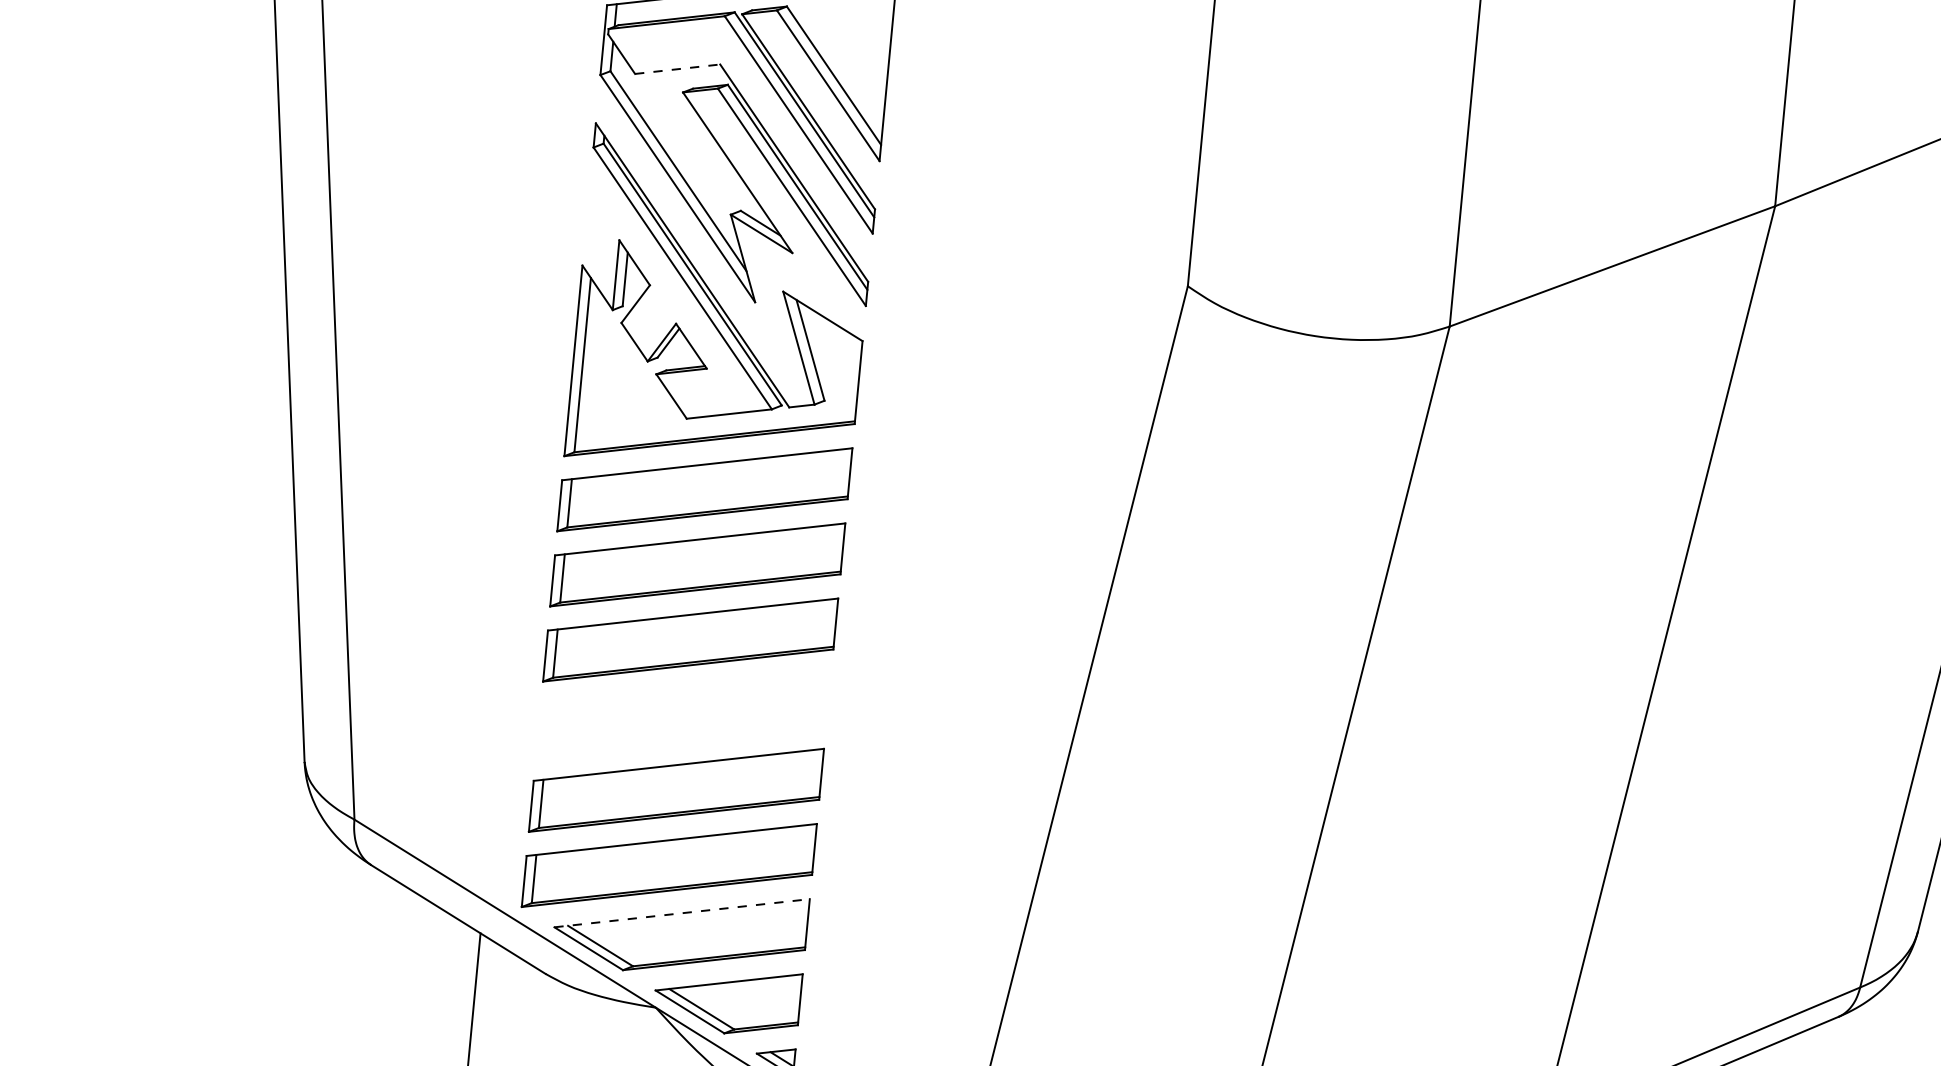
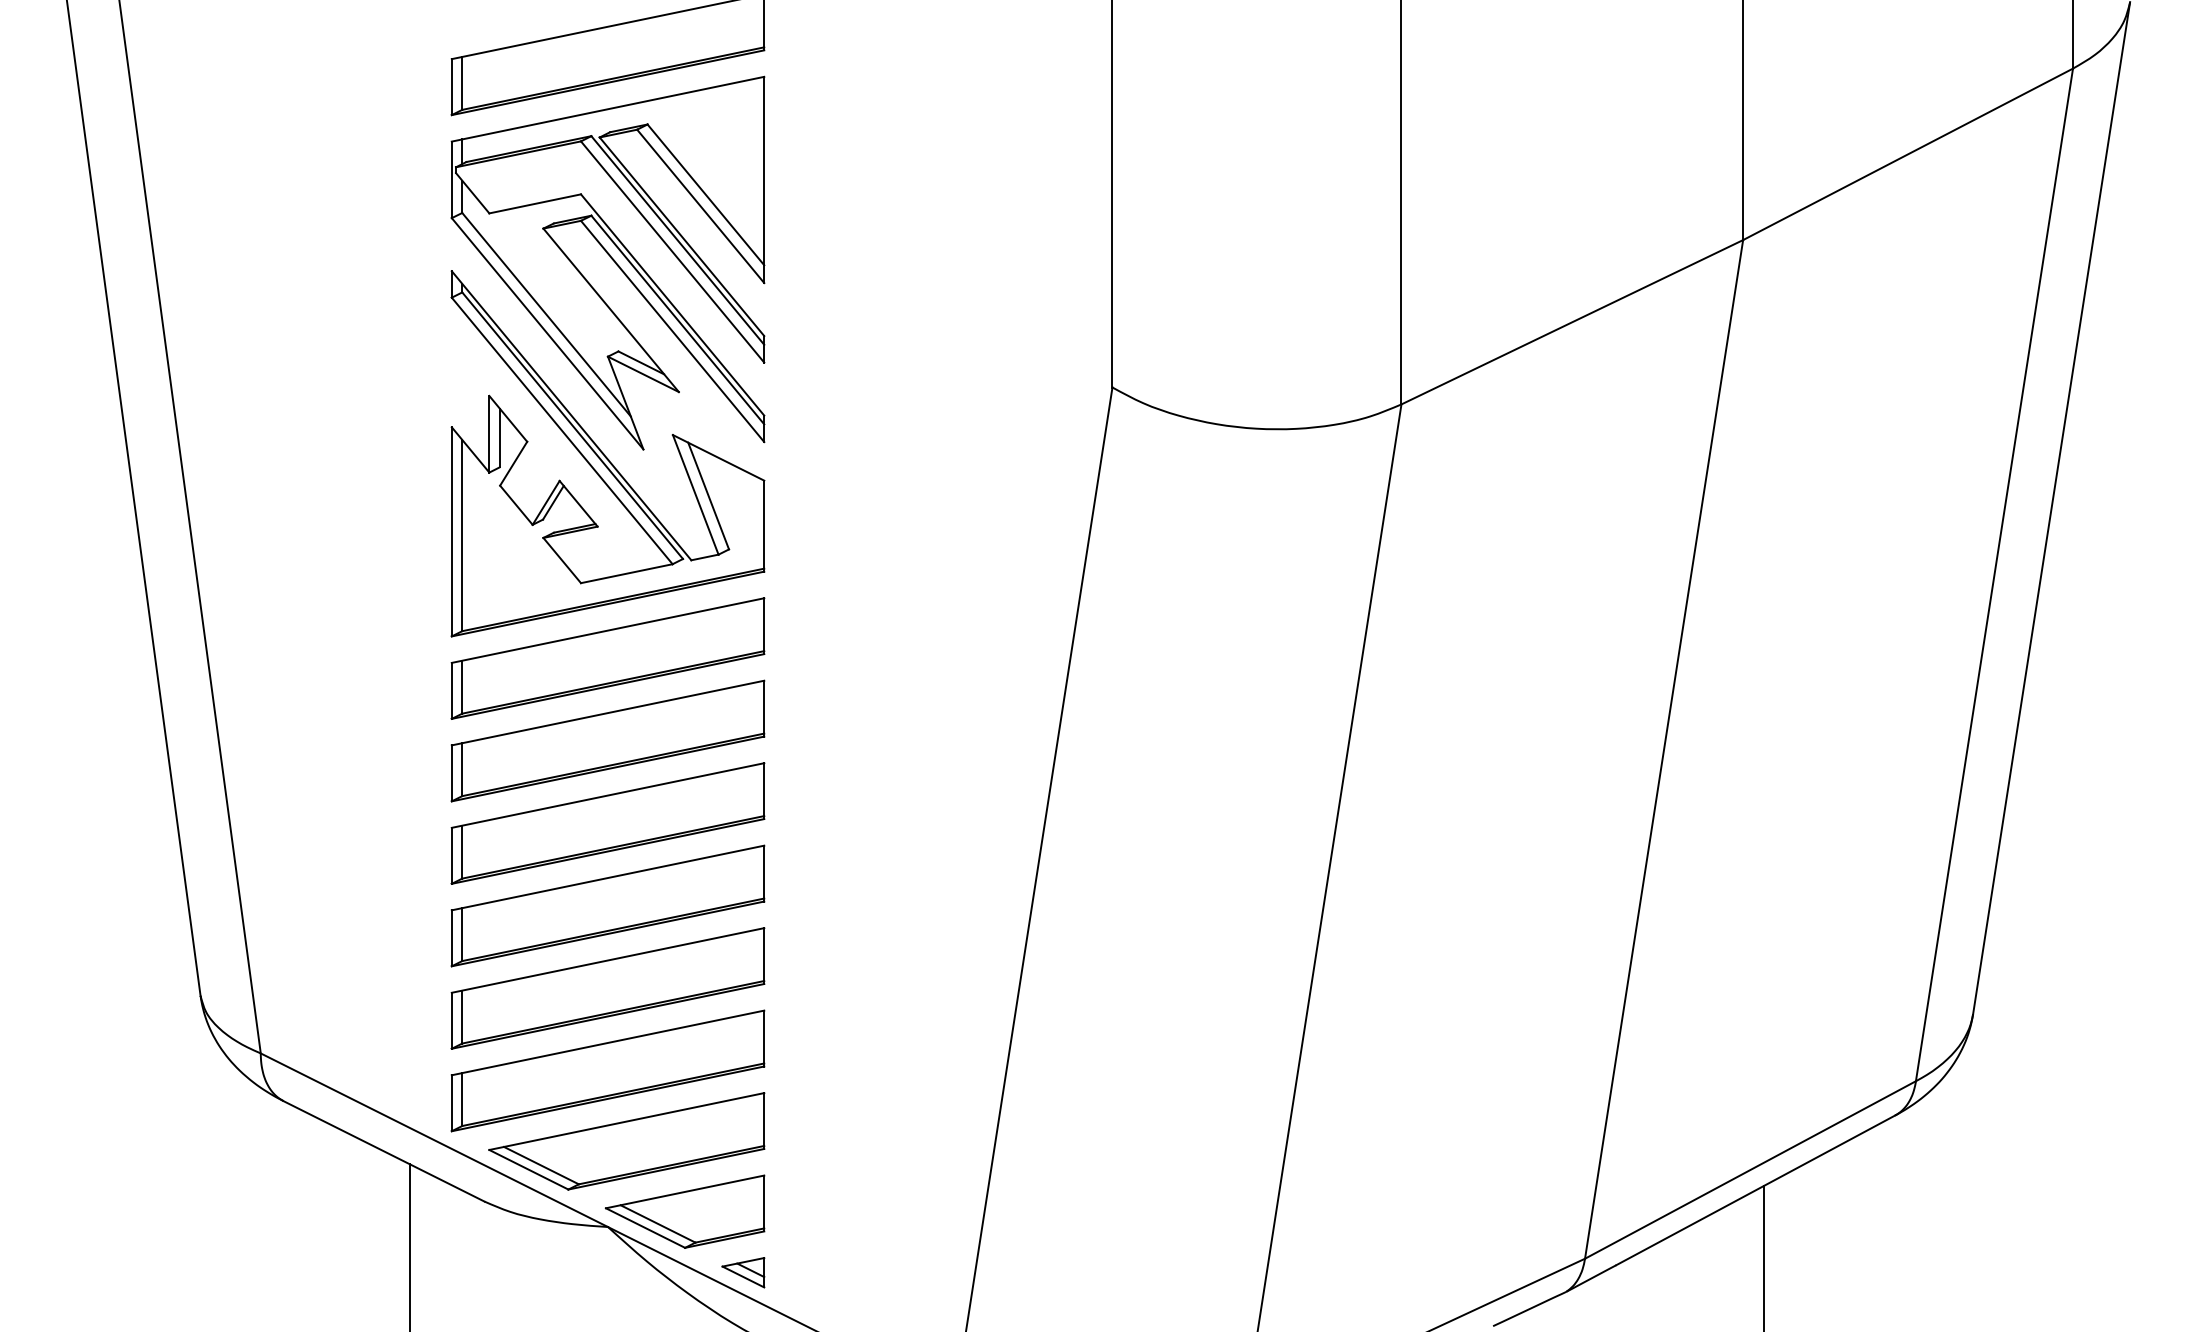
line: (677, 68) -> (535, 203), dashed -> solid
part: (683, 714) -> (607, 905), added
line: (682, 913) -> (627, 1121), dashed -> solid

